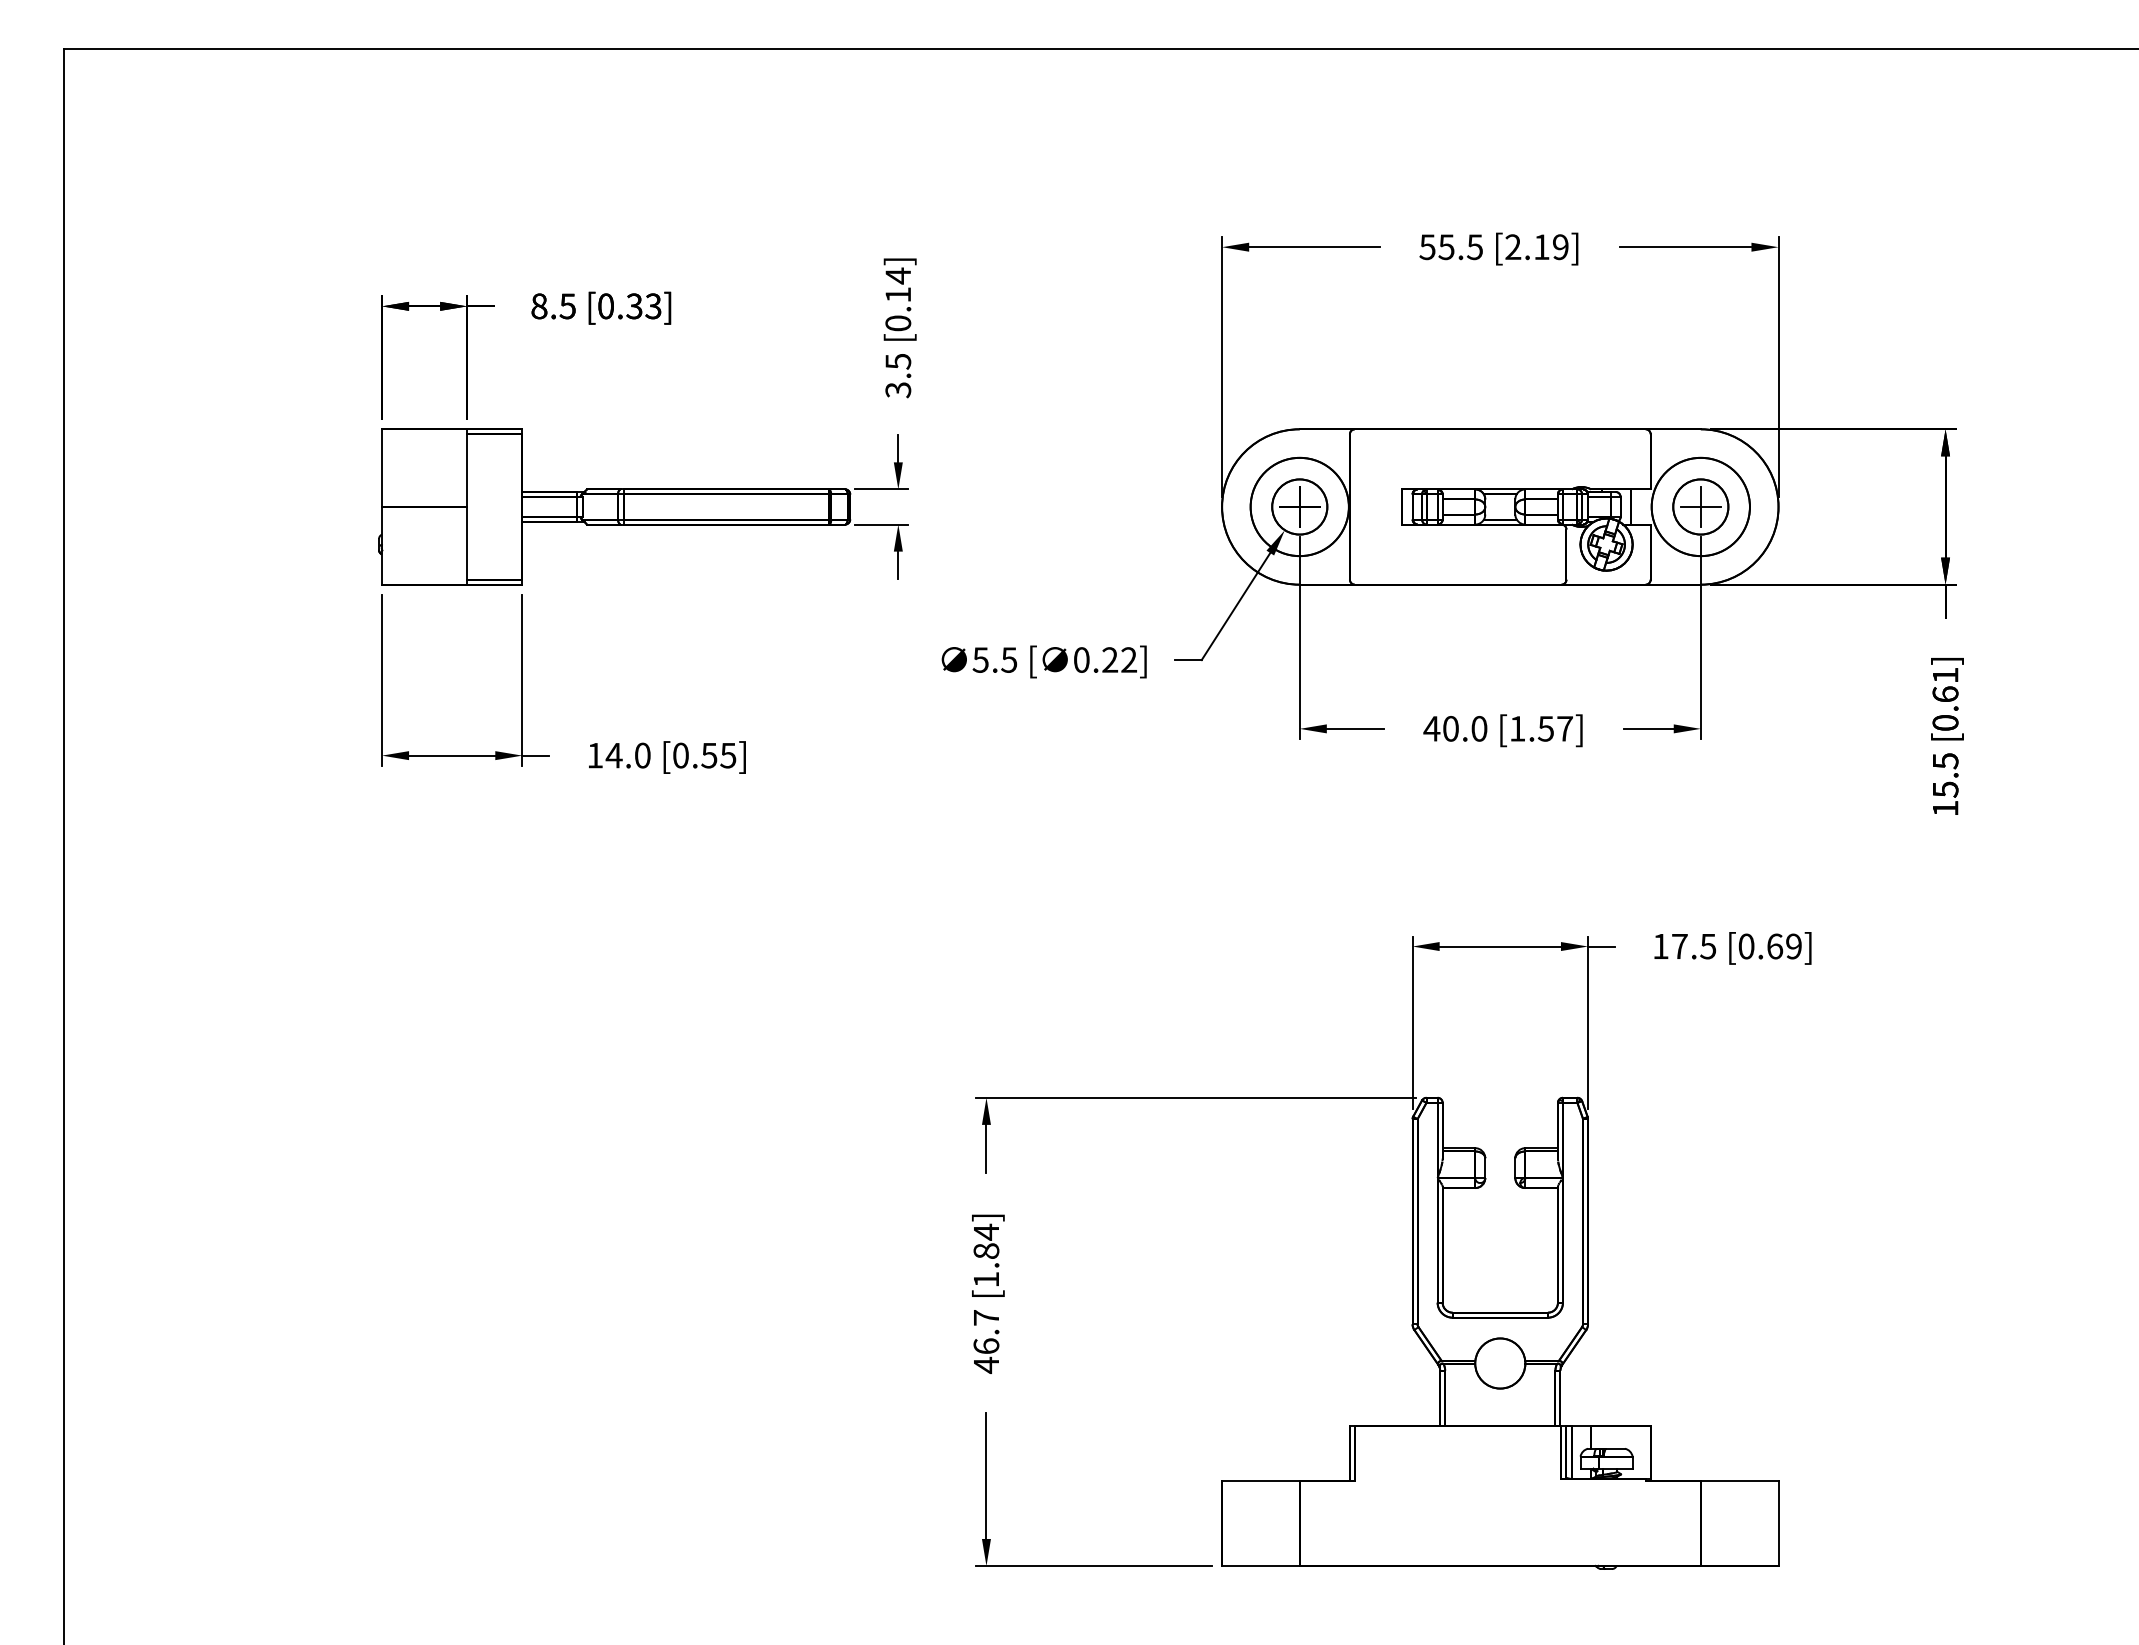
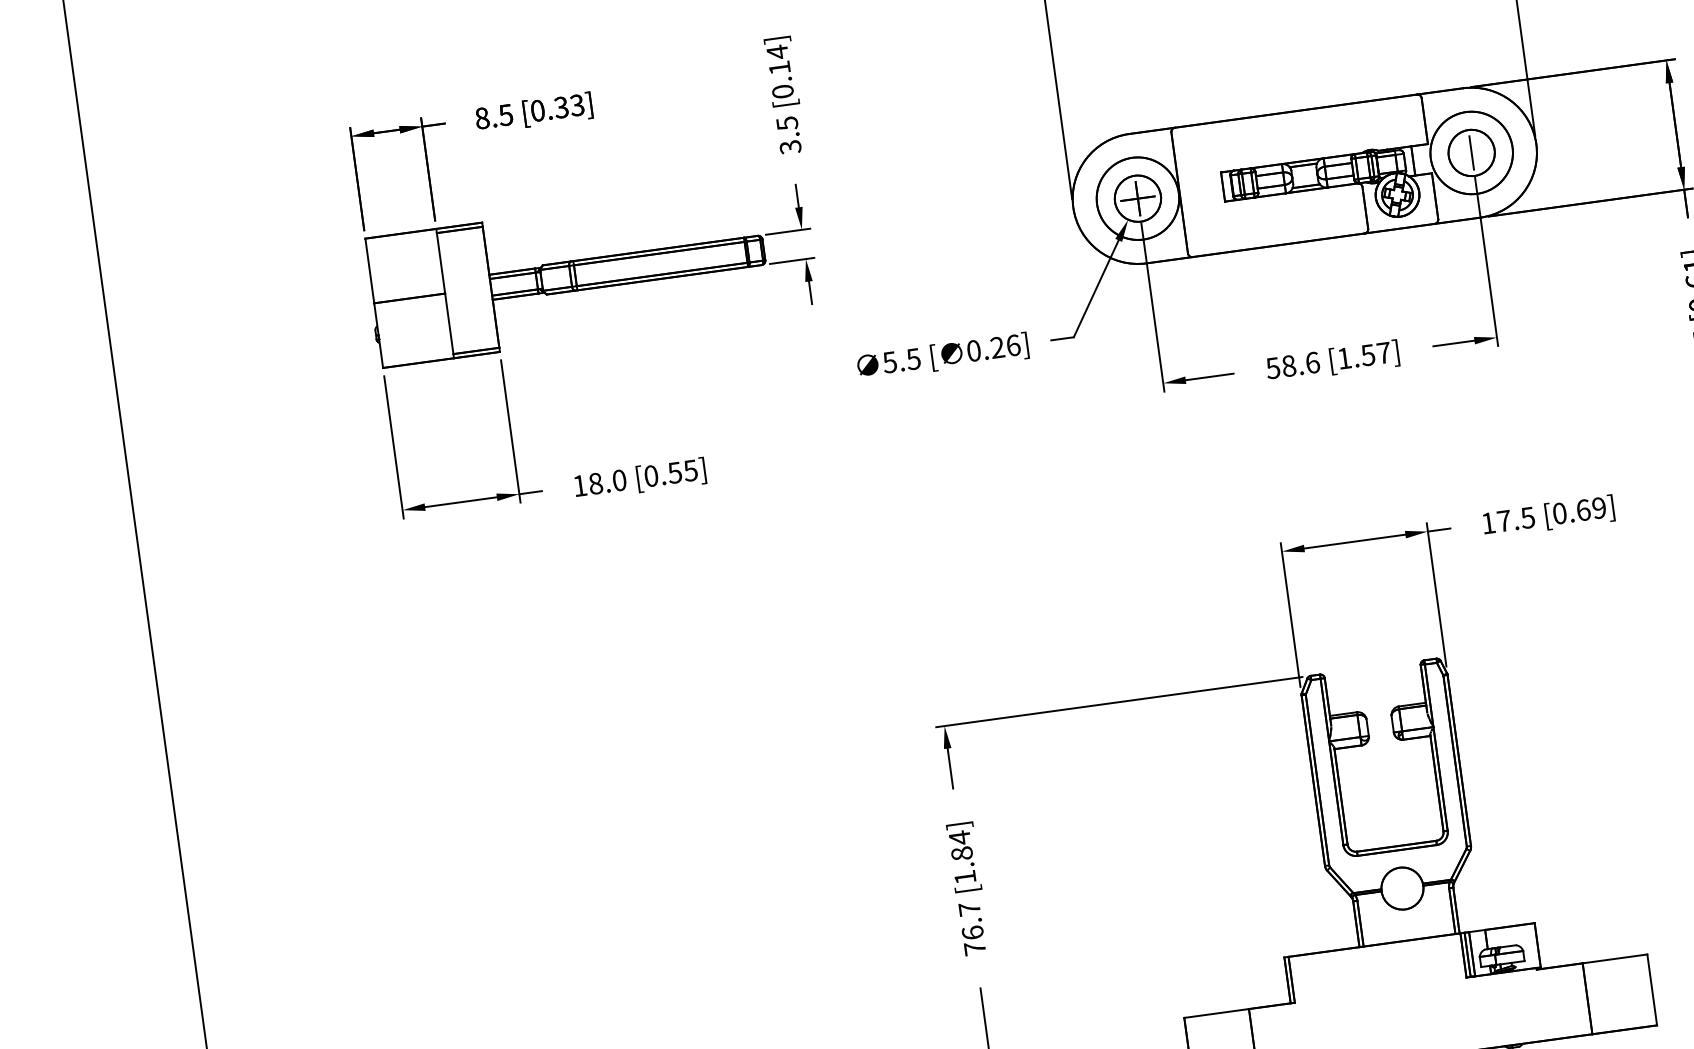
line: (1700, 507) -> (1471, 153), removed
text: (1129, 659) -> (1013, 345), 0.22] -> 0.26]
text: (1455, 728) -> (1292, 365), 40.0 -> 58.6
text: (613, 755) -> (595, 483), 14.0 -> 18.0
text: (986, 1364) -> (975, 947), 46.7 -> 76.7

